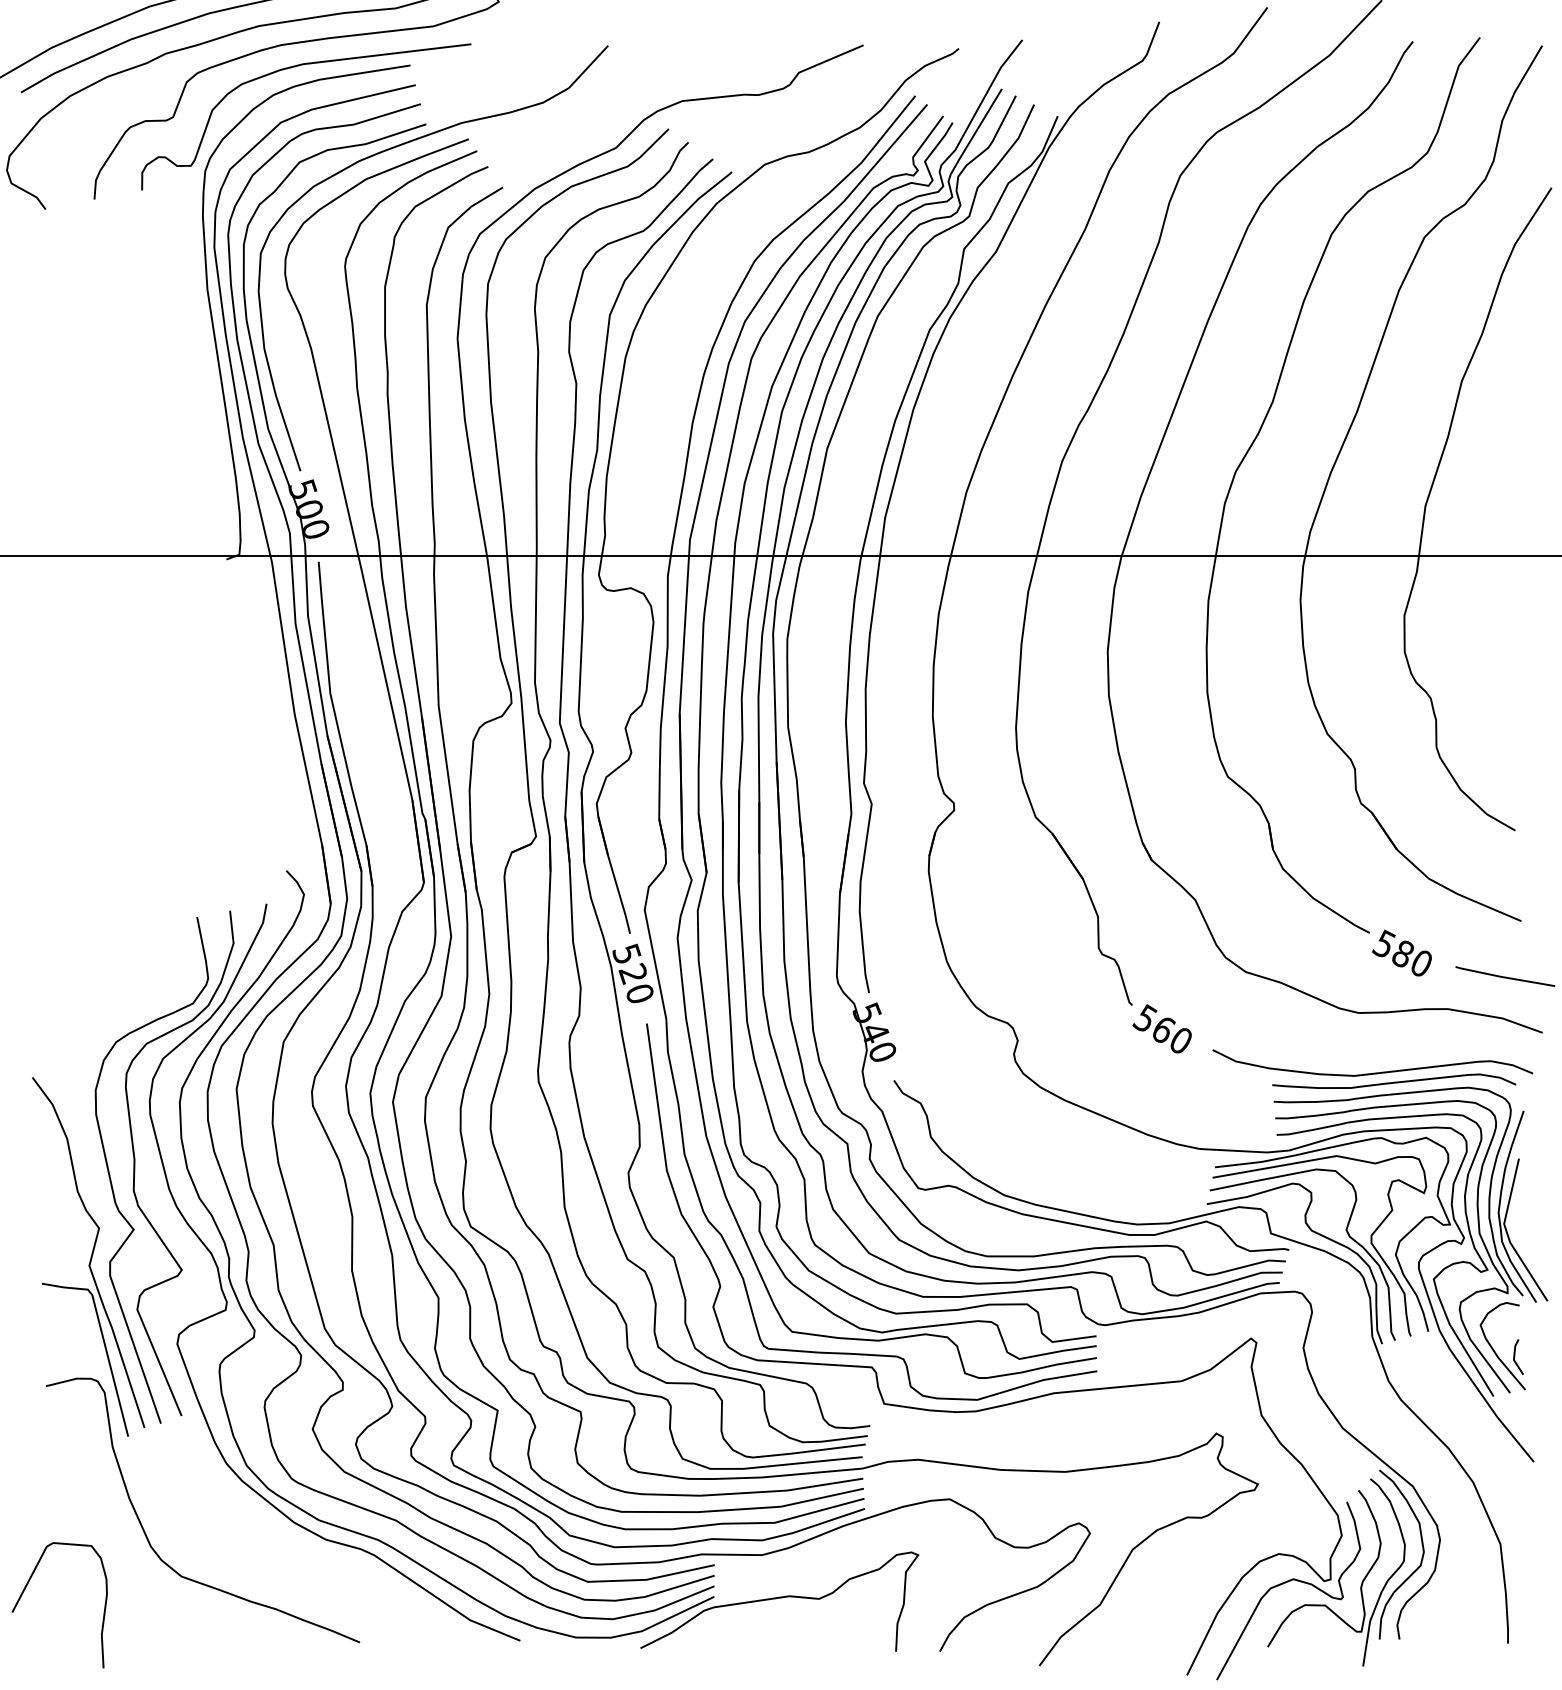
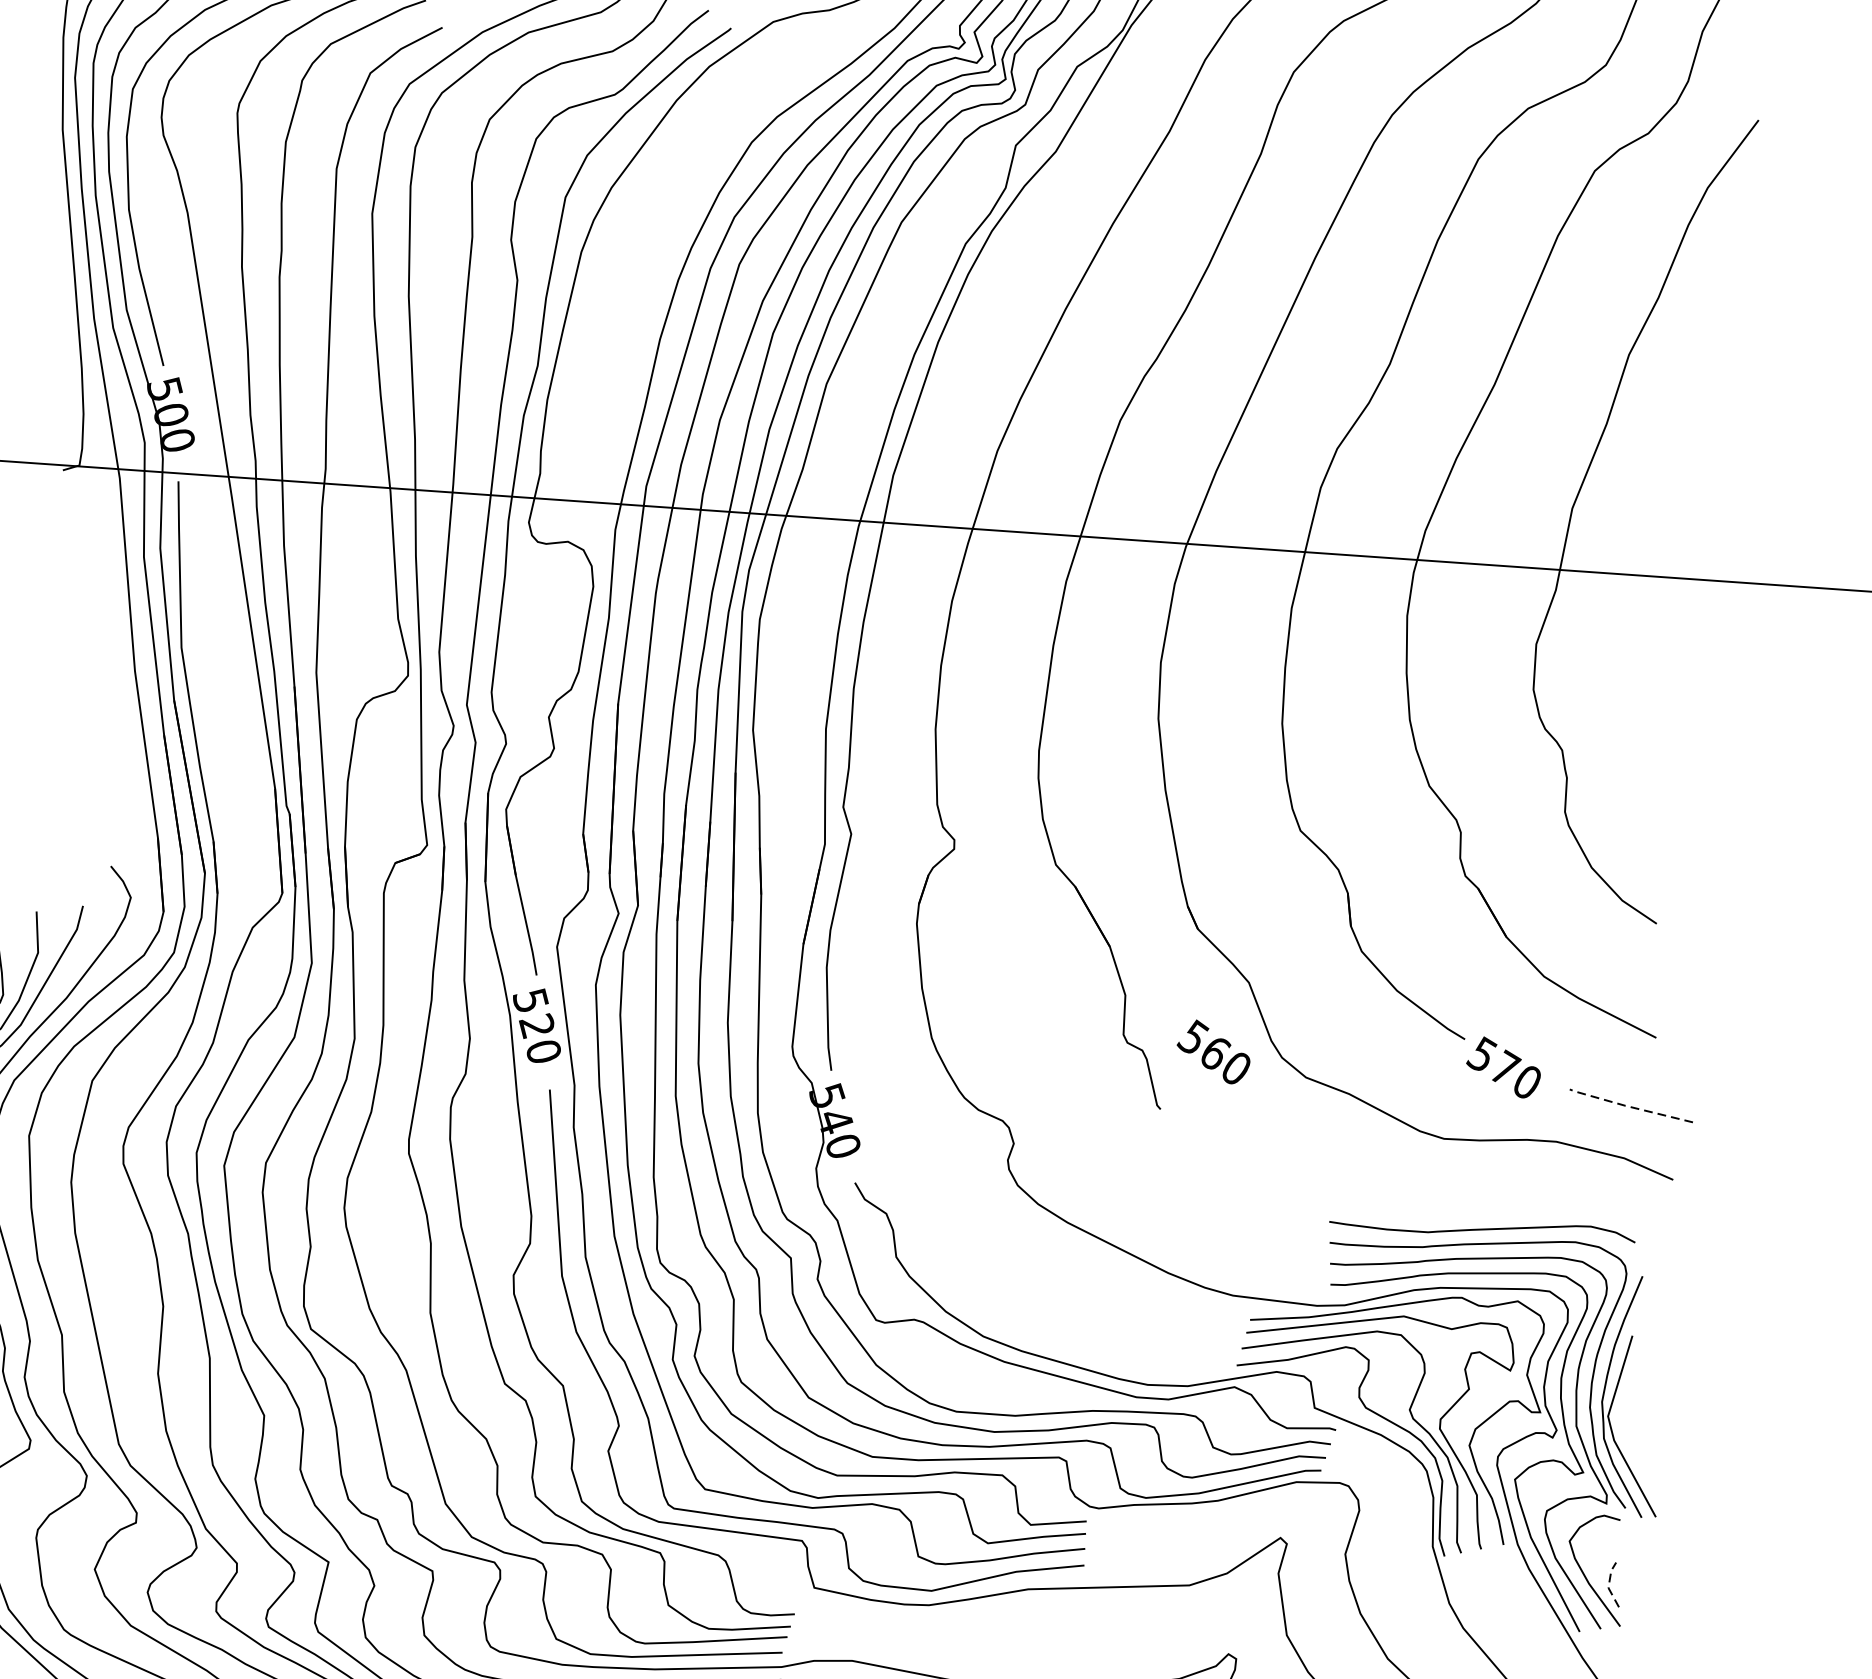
text: (1403, 952) -> (1505, 1066), 580 -> 570
line: (1503, 977) -> (1628, 1106), solid -> dashed
text: (1161, 1028) -> (1212, 1051), moved
curve: (1373, 1072) -> (1457, 1214), removed
line: (1514, 1358) -> (1609, 1586), solid -> dashed

